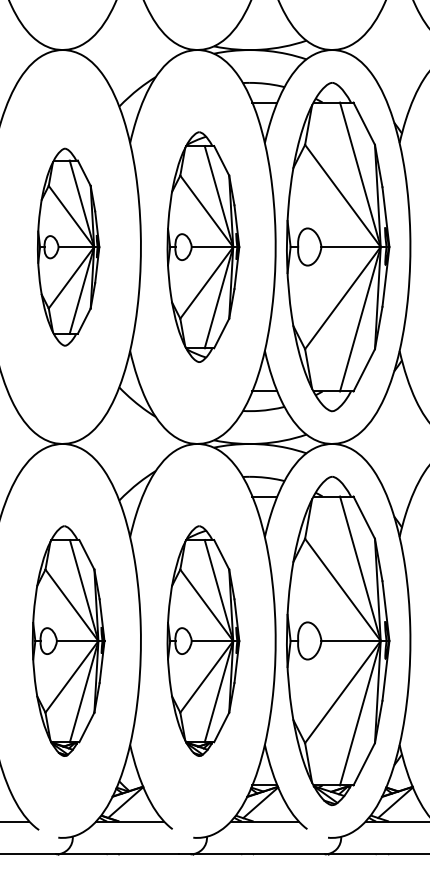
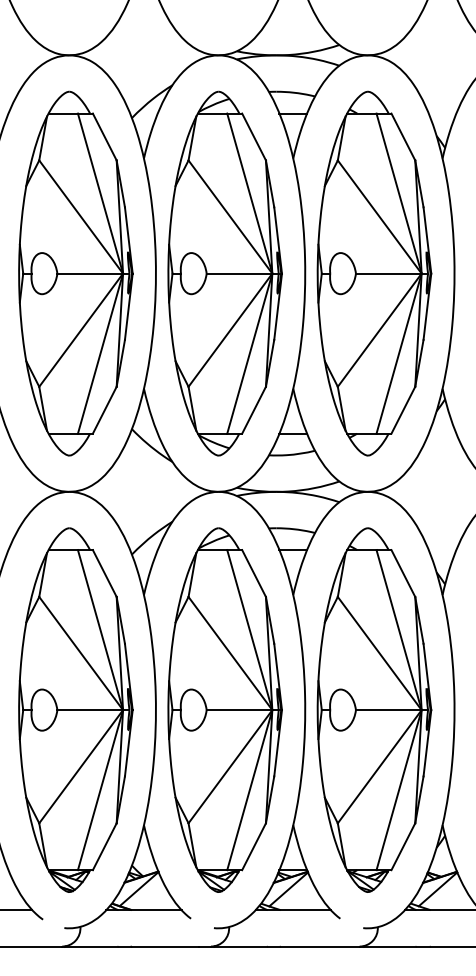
part: (68, 247) -> (75, 274), size x1.67
part: (203, 247) -> (225, 274), size x1.43
part: (68, 641) -> (75, 710), size x1.43
part: (203, 641) -> (225, 710), size x1.43

